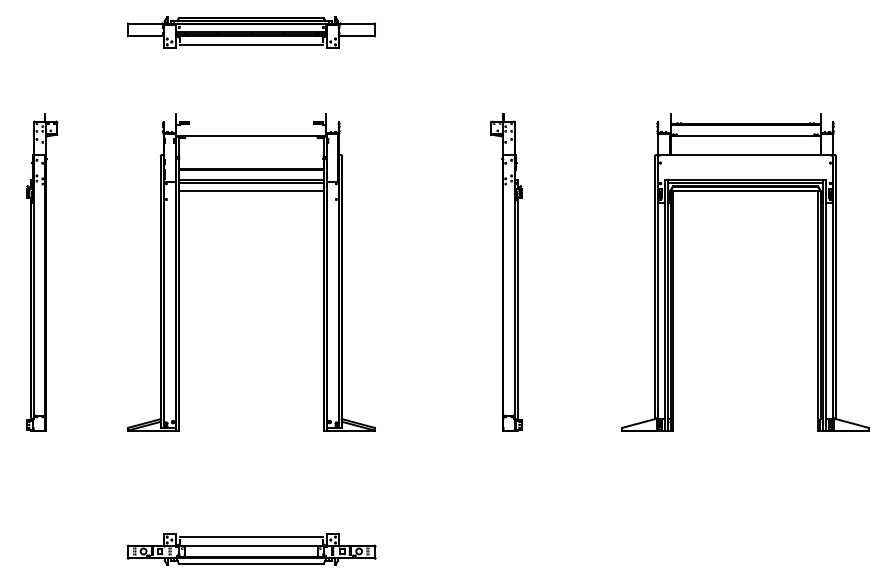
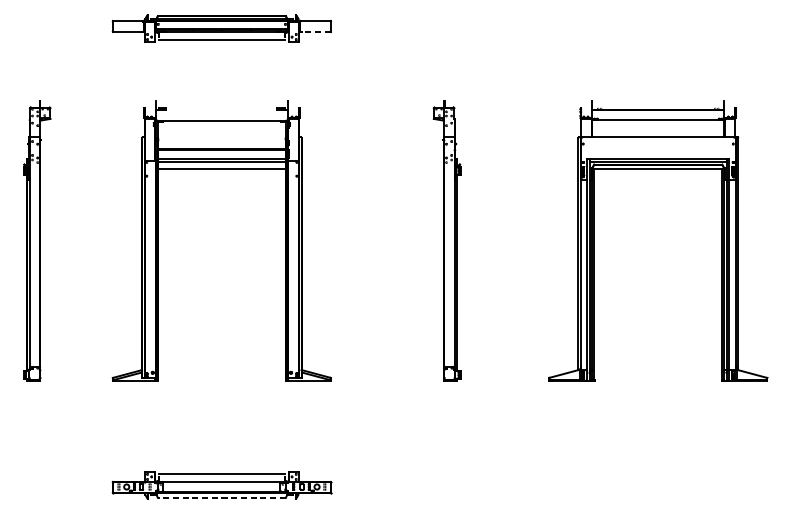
line: (357, 36) -> (315, 32), solid -> dashed
line: (250, 563) -> (221, 497), solid -> dashed

